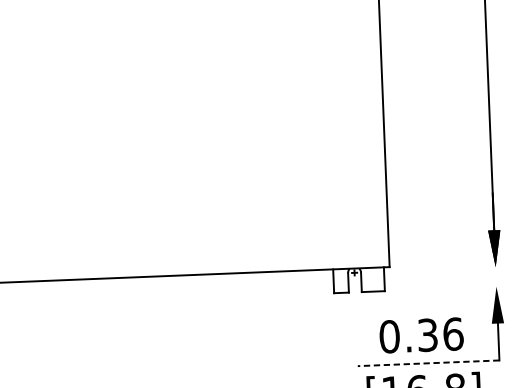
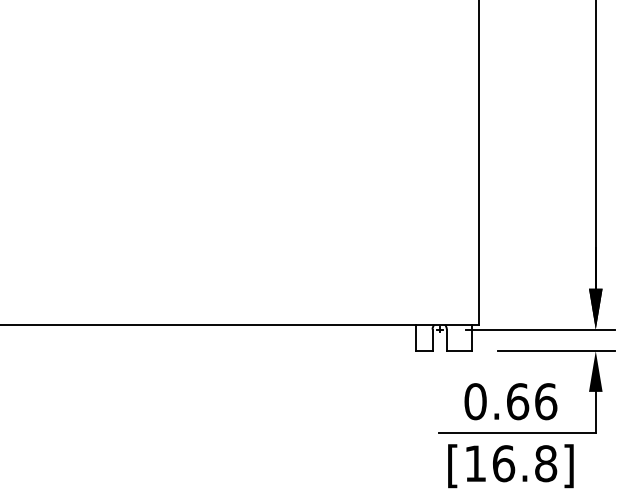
line: (445, 269) -> (540, 329), added
line: (460, 288) -> (556, 351), added
text: (428, 335) -> (518, 401), 0.36 -> 0.66
line: (427, 363) -> (516, 432), dashed -> solid

